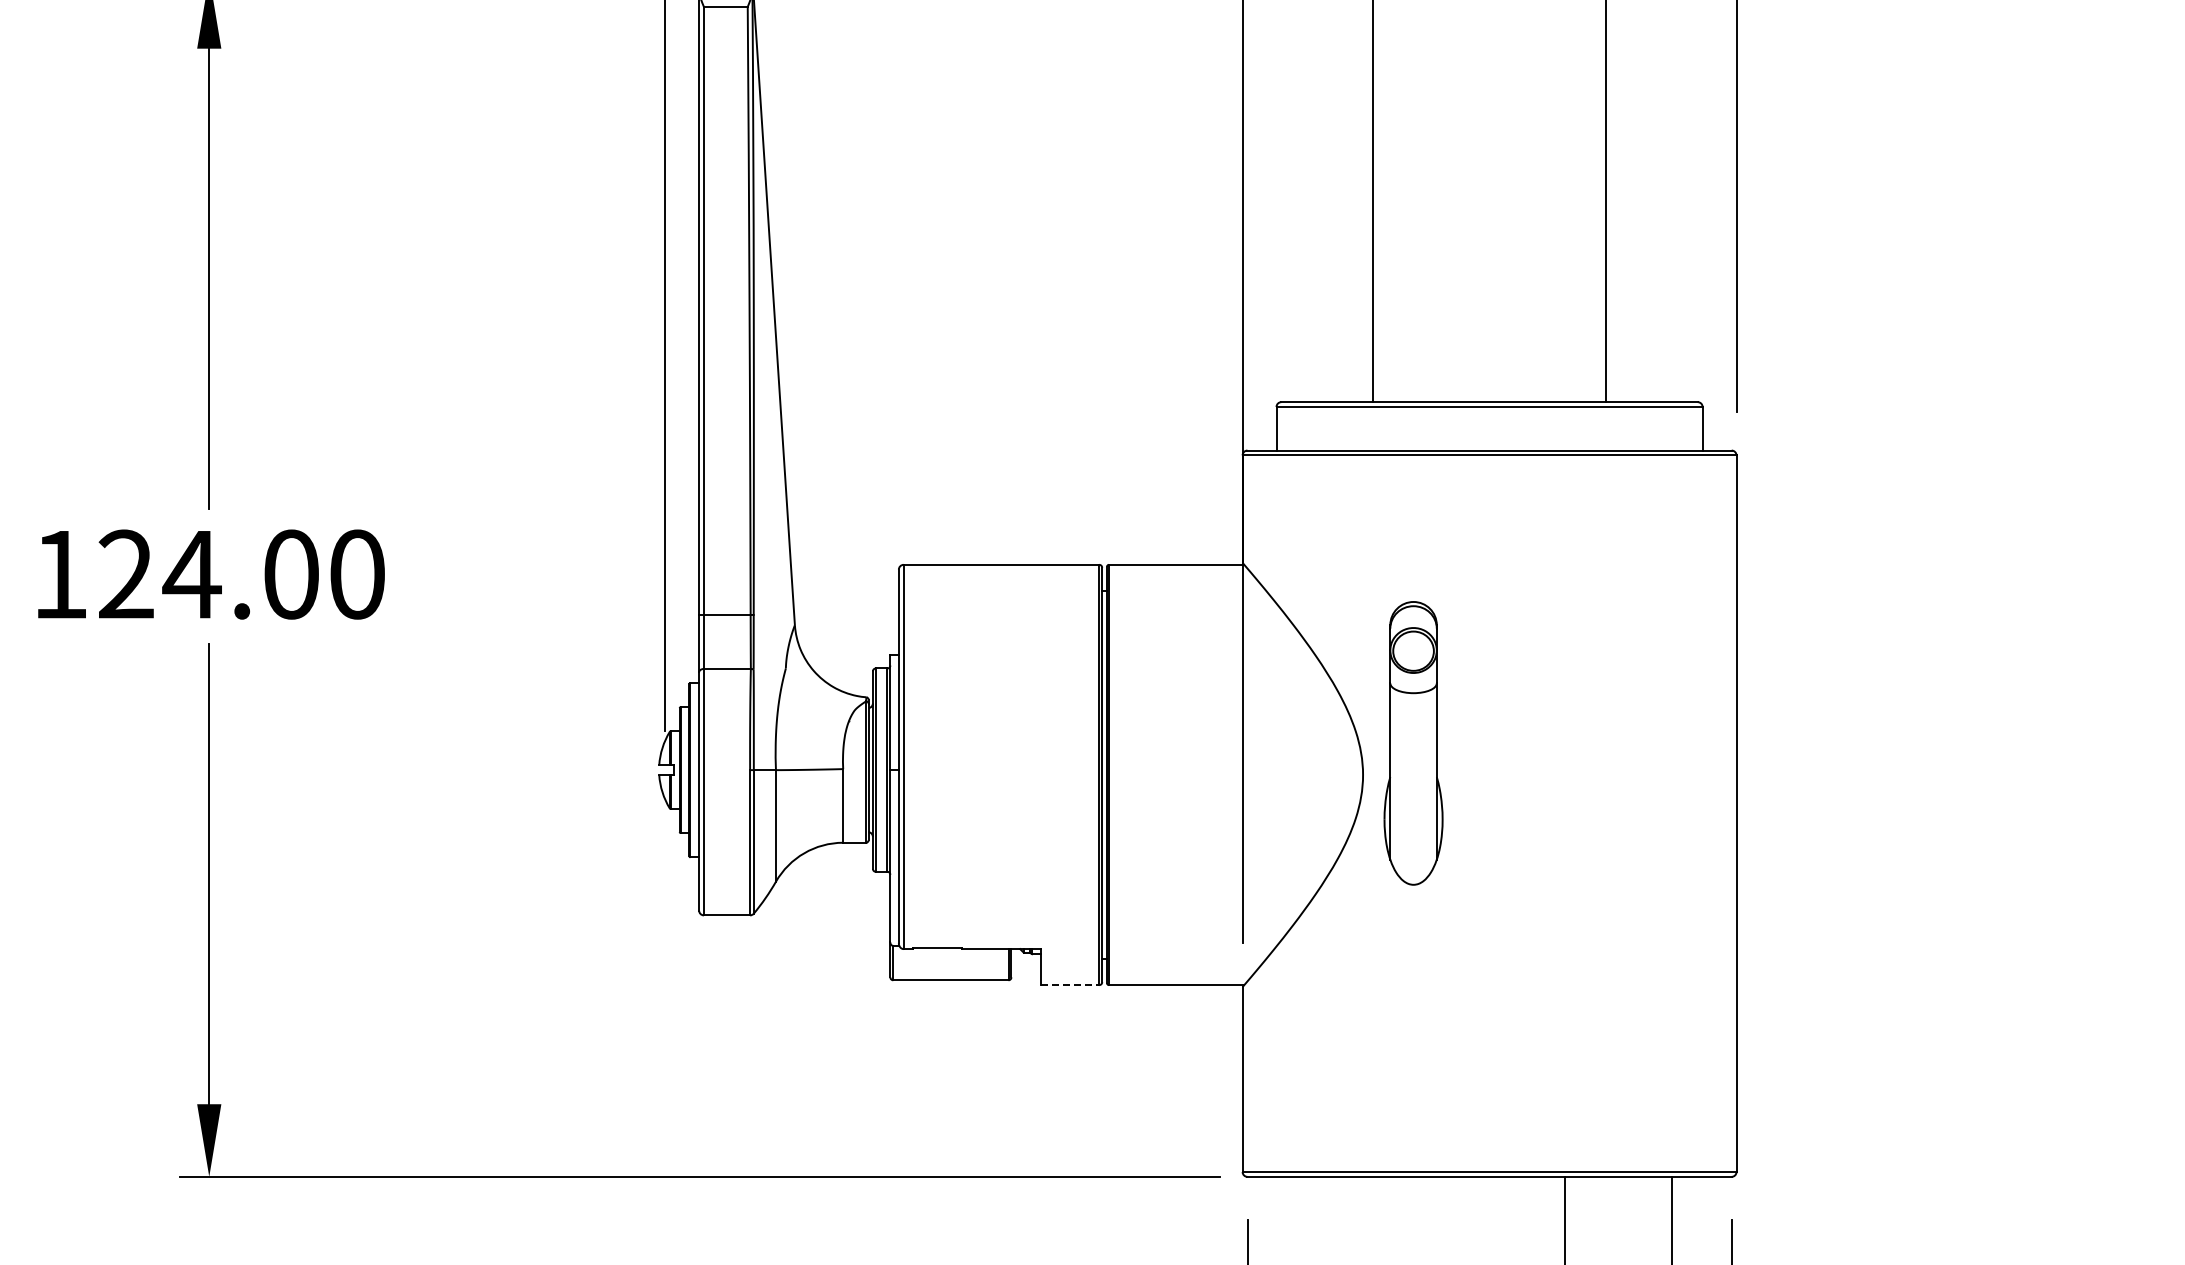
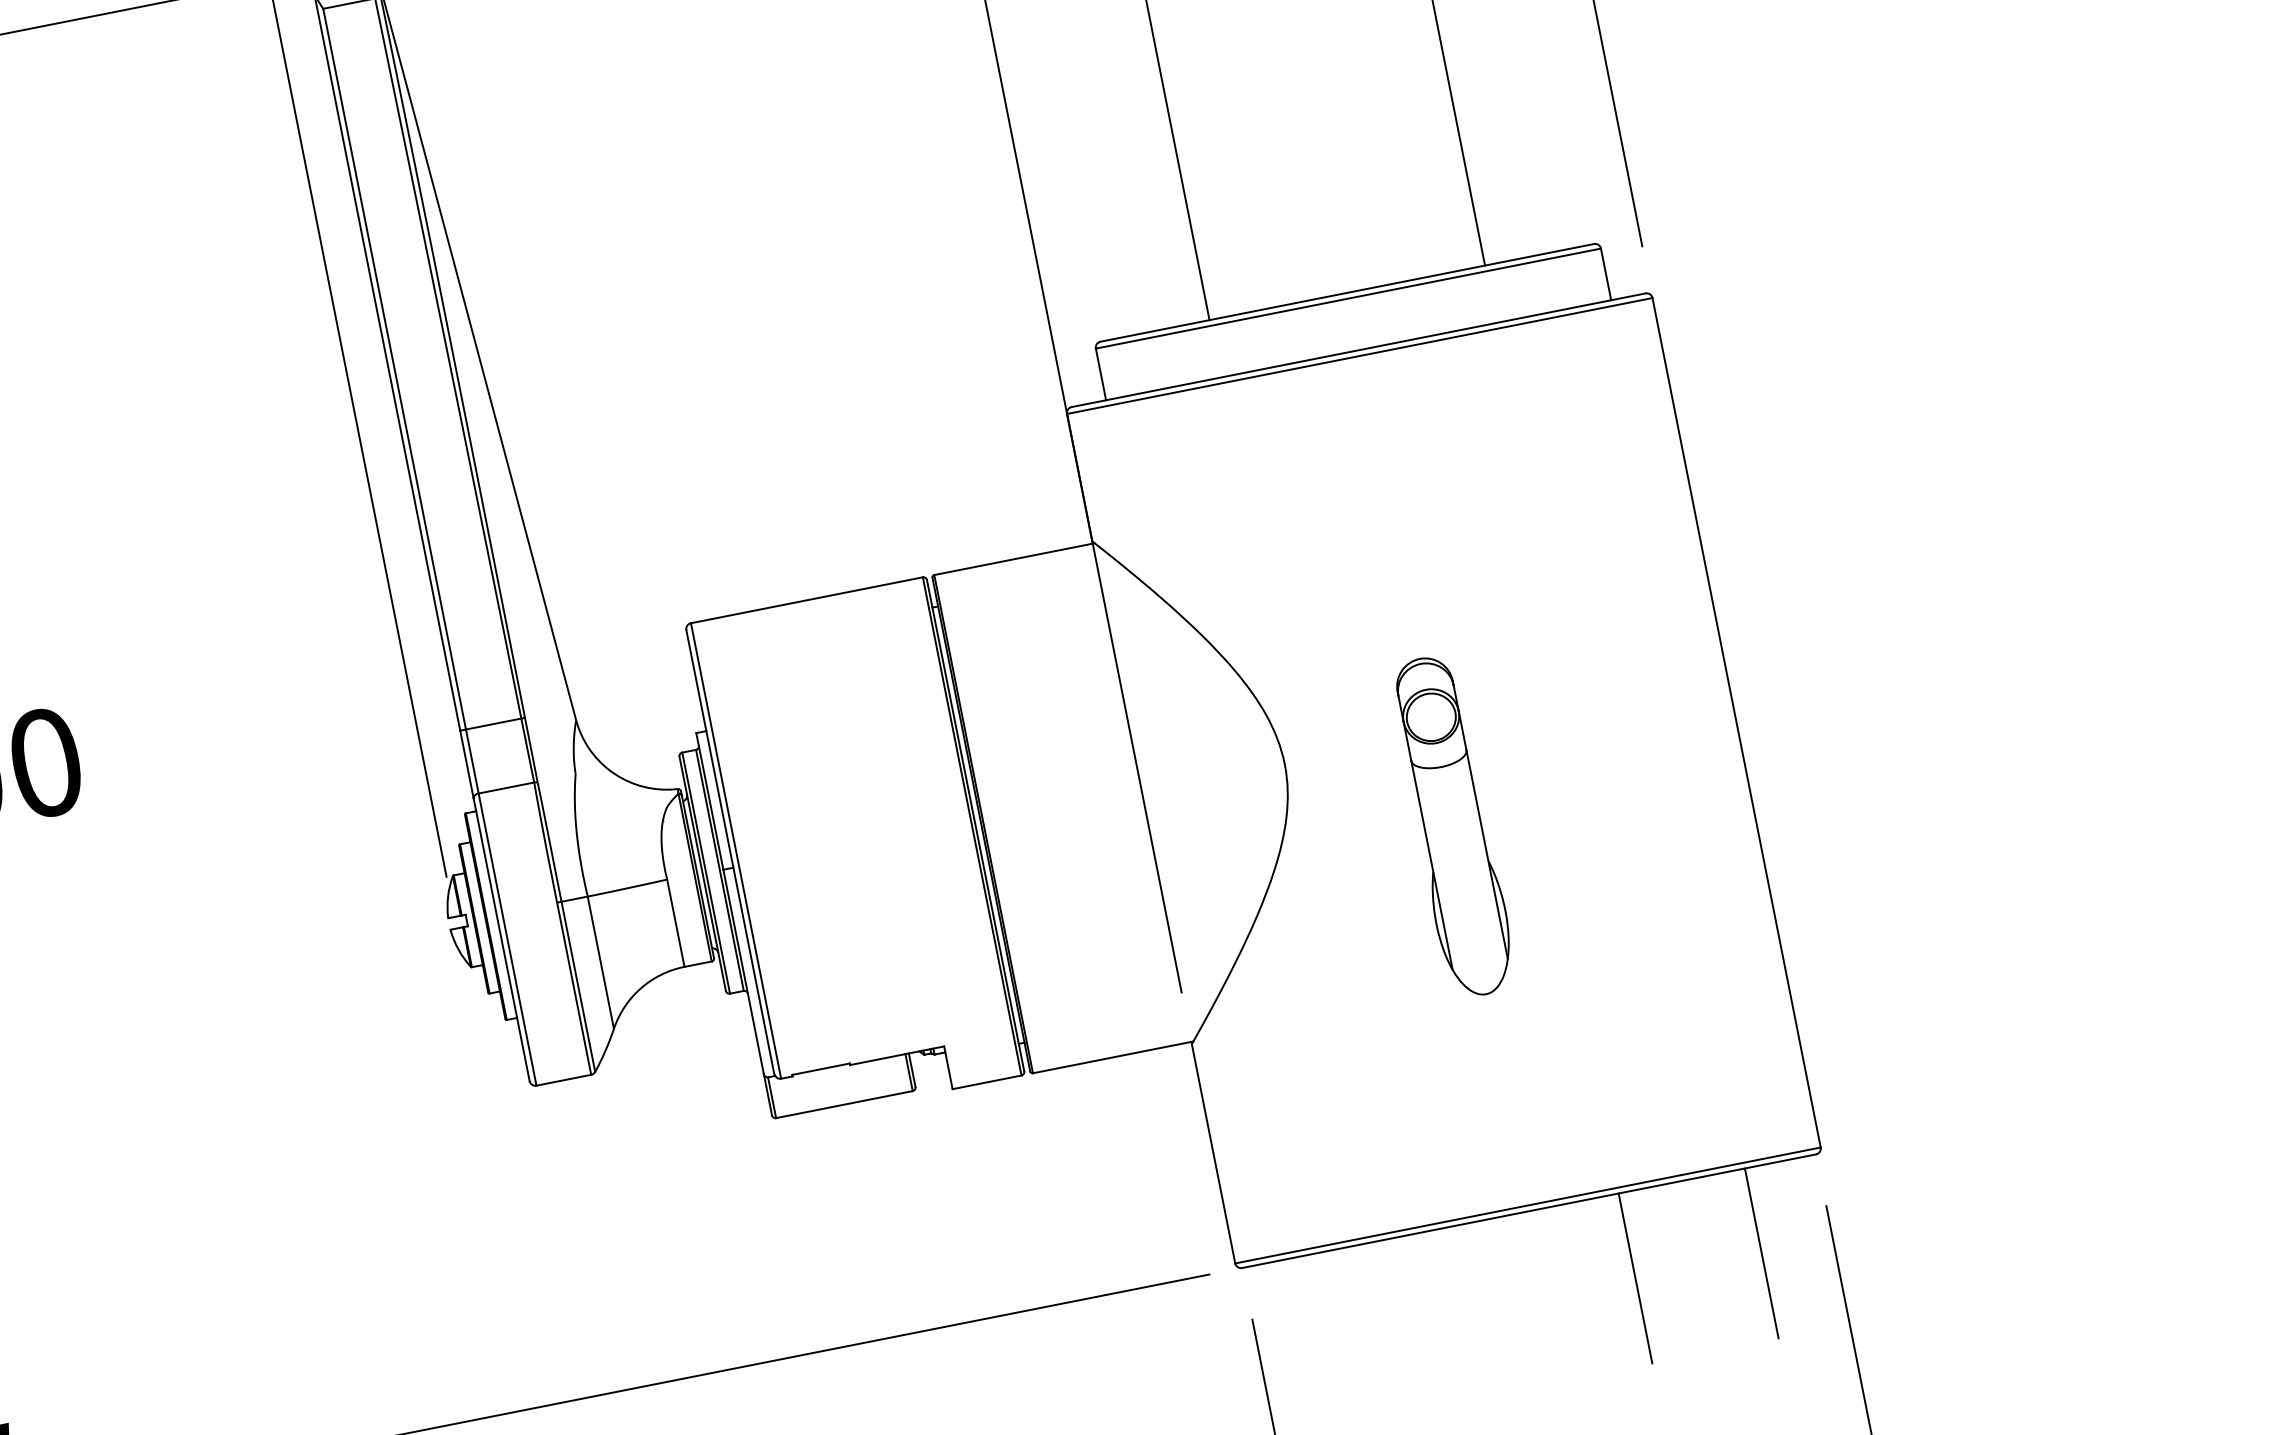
part: (1413, 743) -> (1452, 826), moved
line: (1070, 985) -> (987, 1082), dashed -> solid

